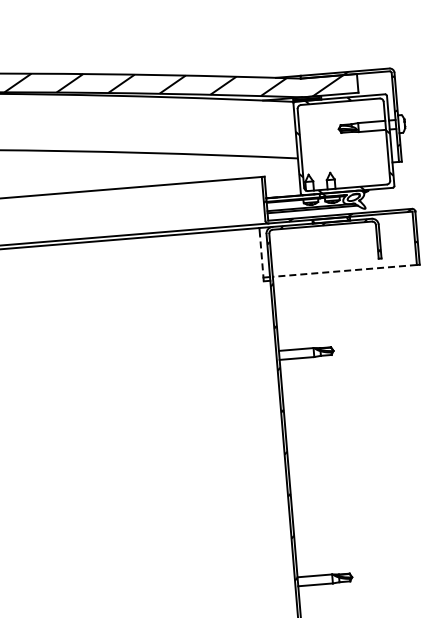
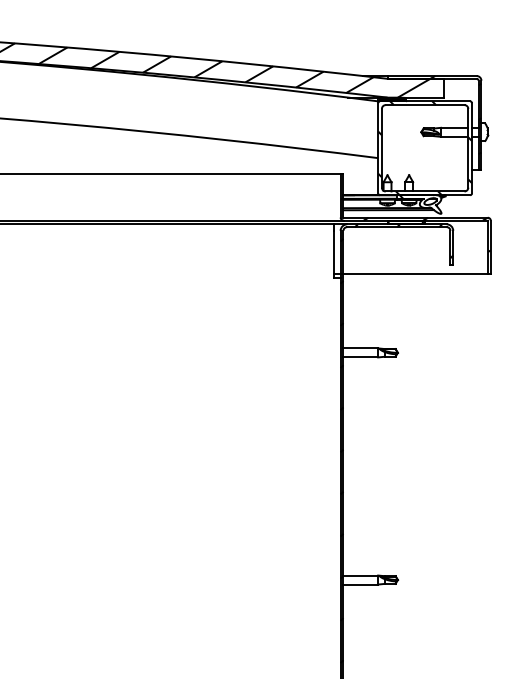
line: (262, 257) -> (334, 253), dashed -> solid
line: (344, 271) -> (415, 274), dashed -> solid

